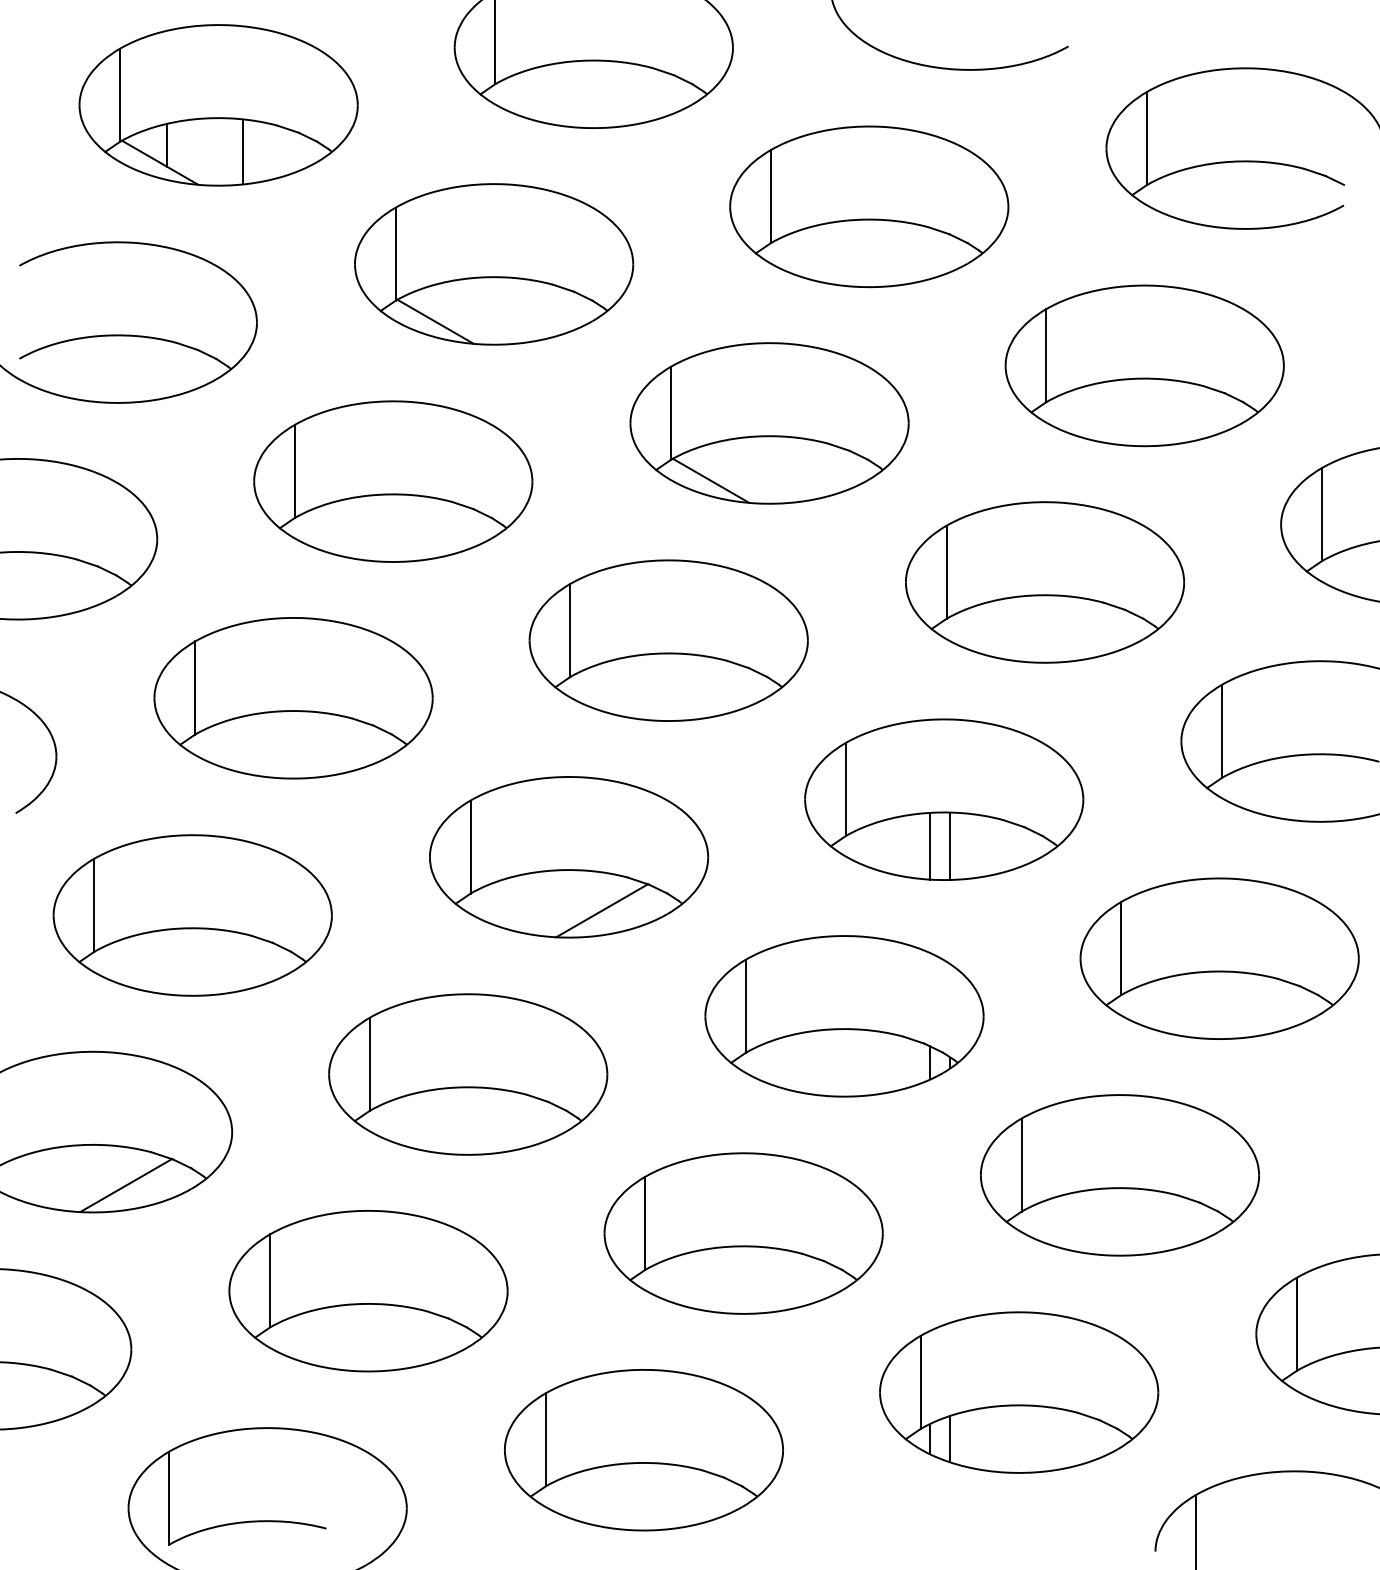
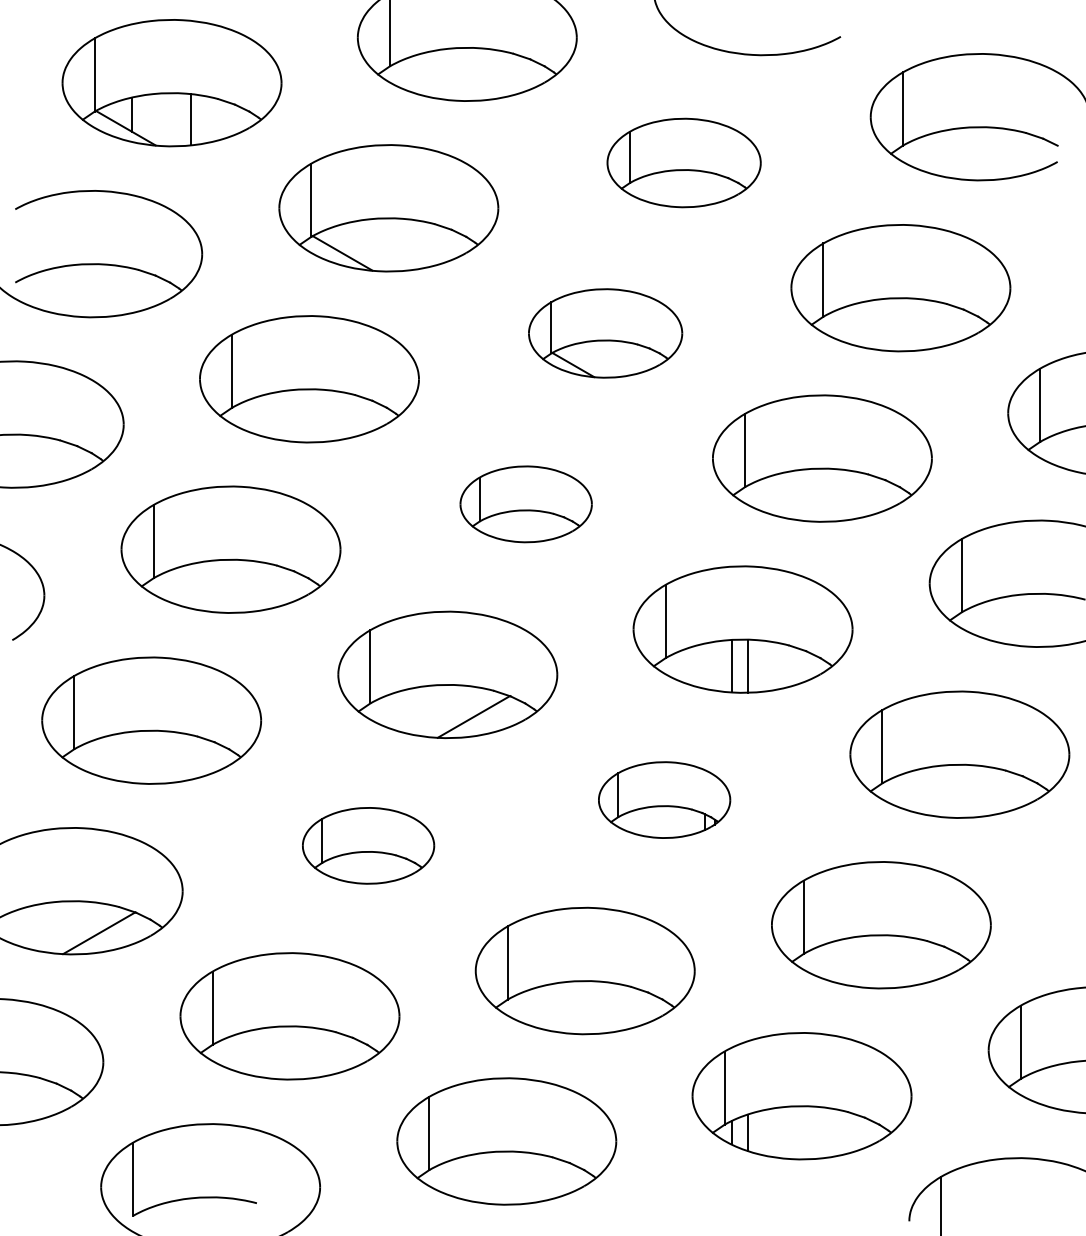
part: (869, 206) -> (684, 162), size x0.7
part: (769, 423) -> (605, 333), size x0.7
part: (668, 640) -> (526, 504), size x0.6
part: (844, 1016) -> (664, 800), size x0.6
part: (468, 1074) -> (368, 845), size x0.6

